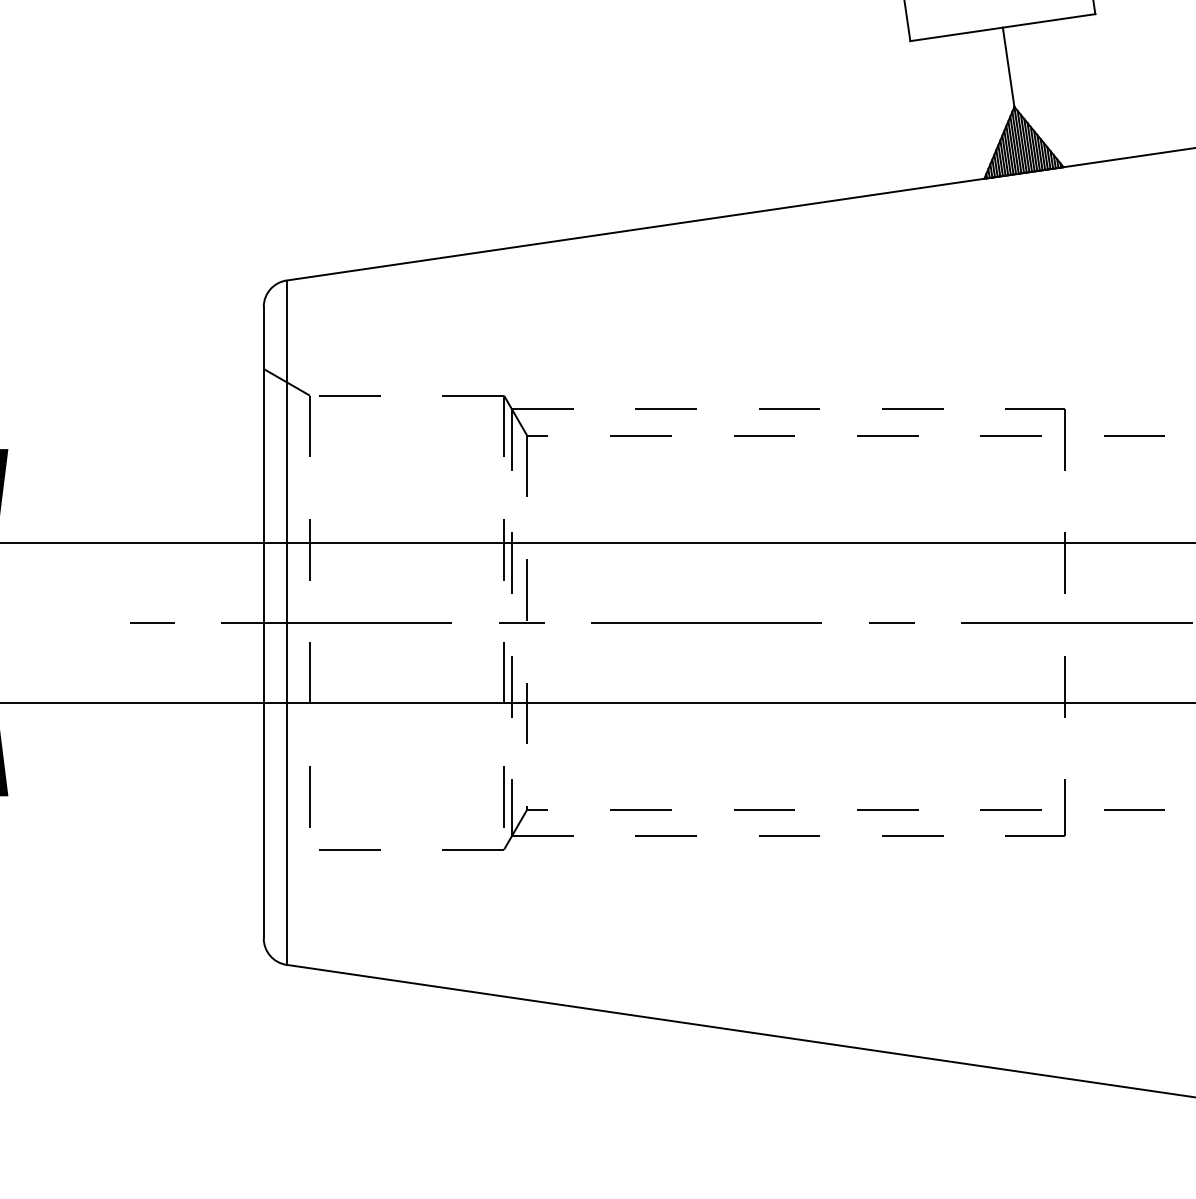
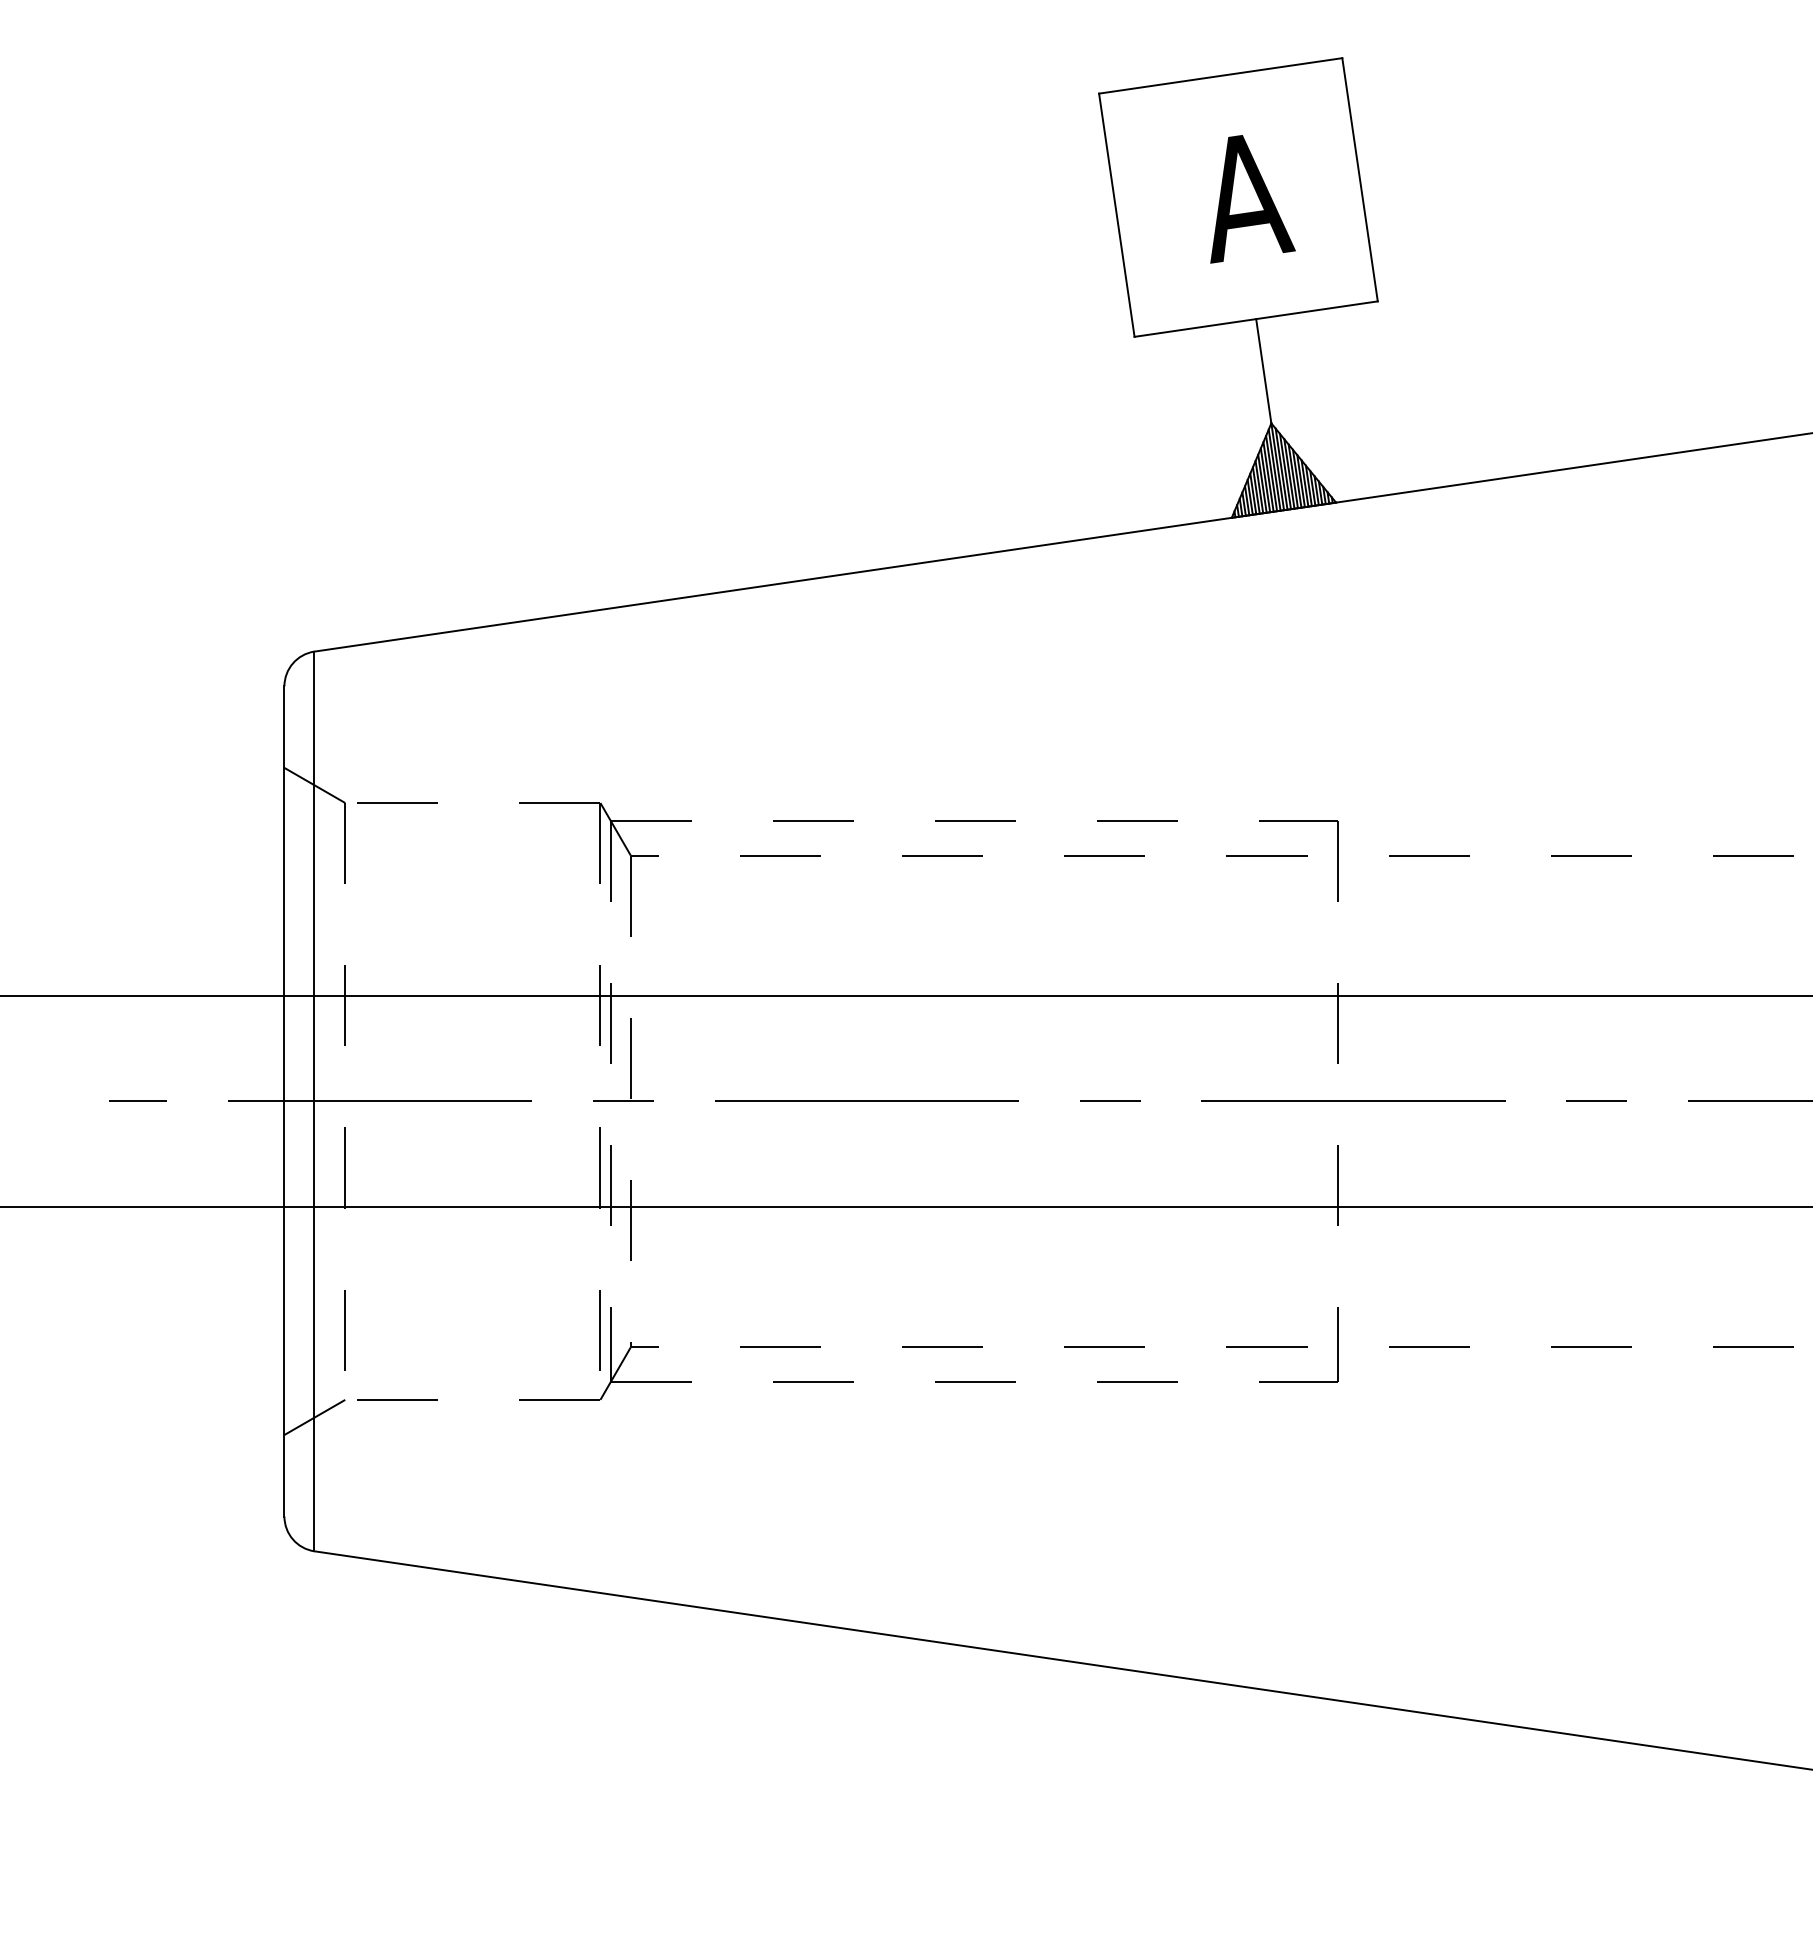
line: (286, 863) -> (314, 1417), added

